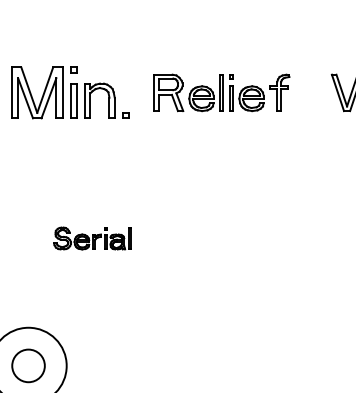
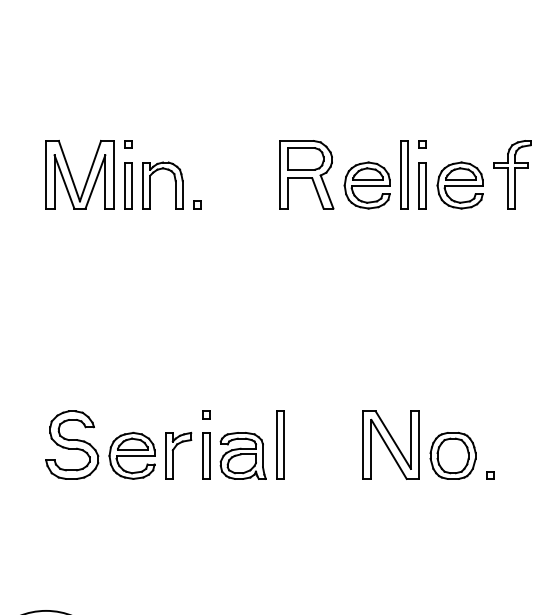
part: (70, 92) -> (124, 174), size x0.71
part: (92, 238) -> (164, 445), size x1.67
part: (234, 238) -> (428, 445), added

